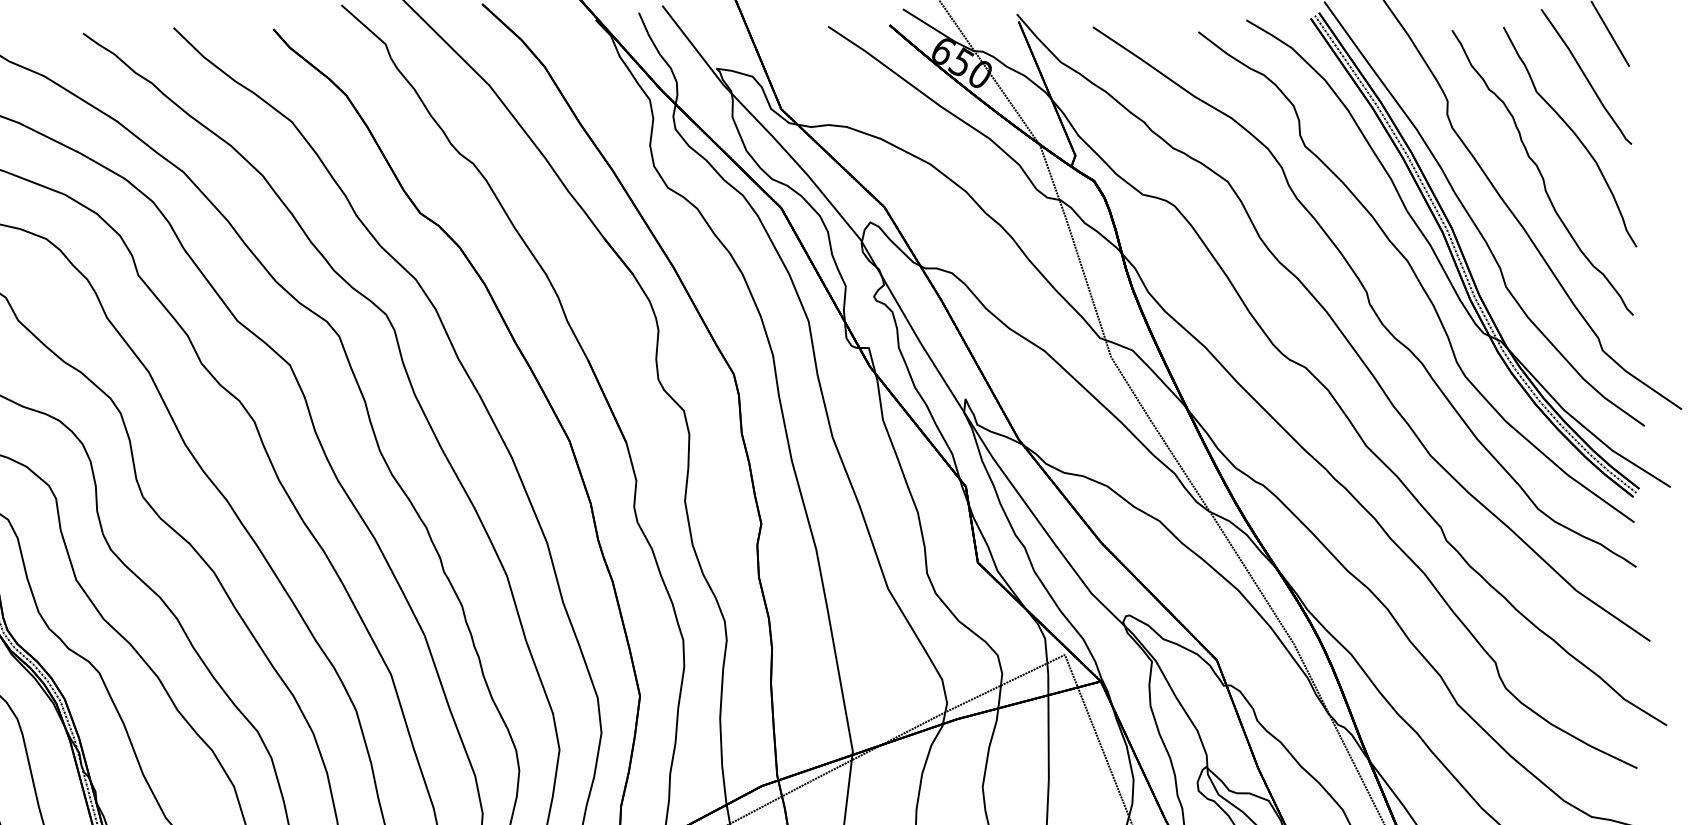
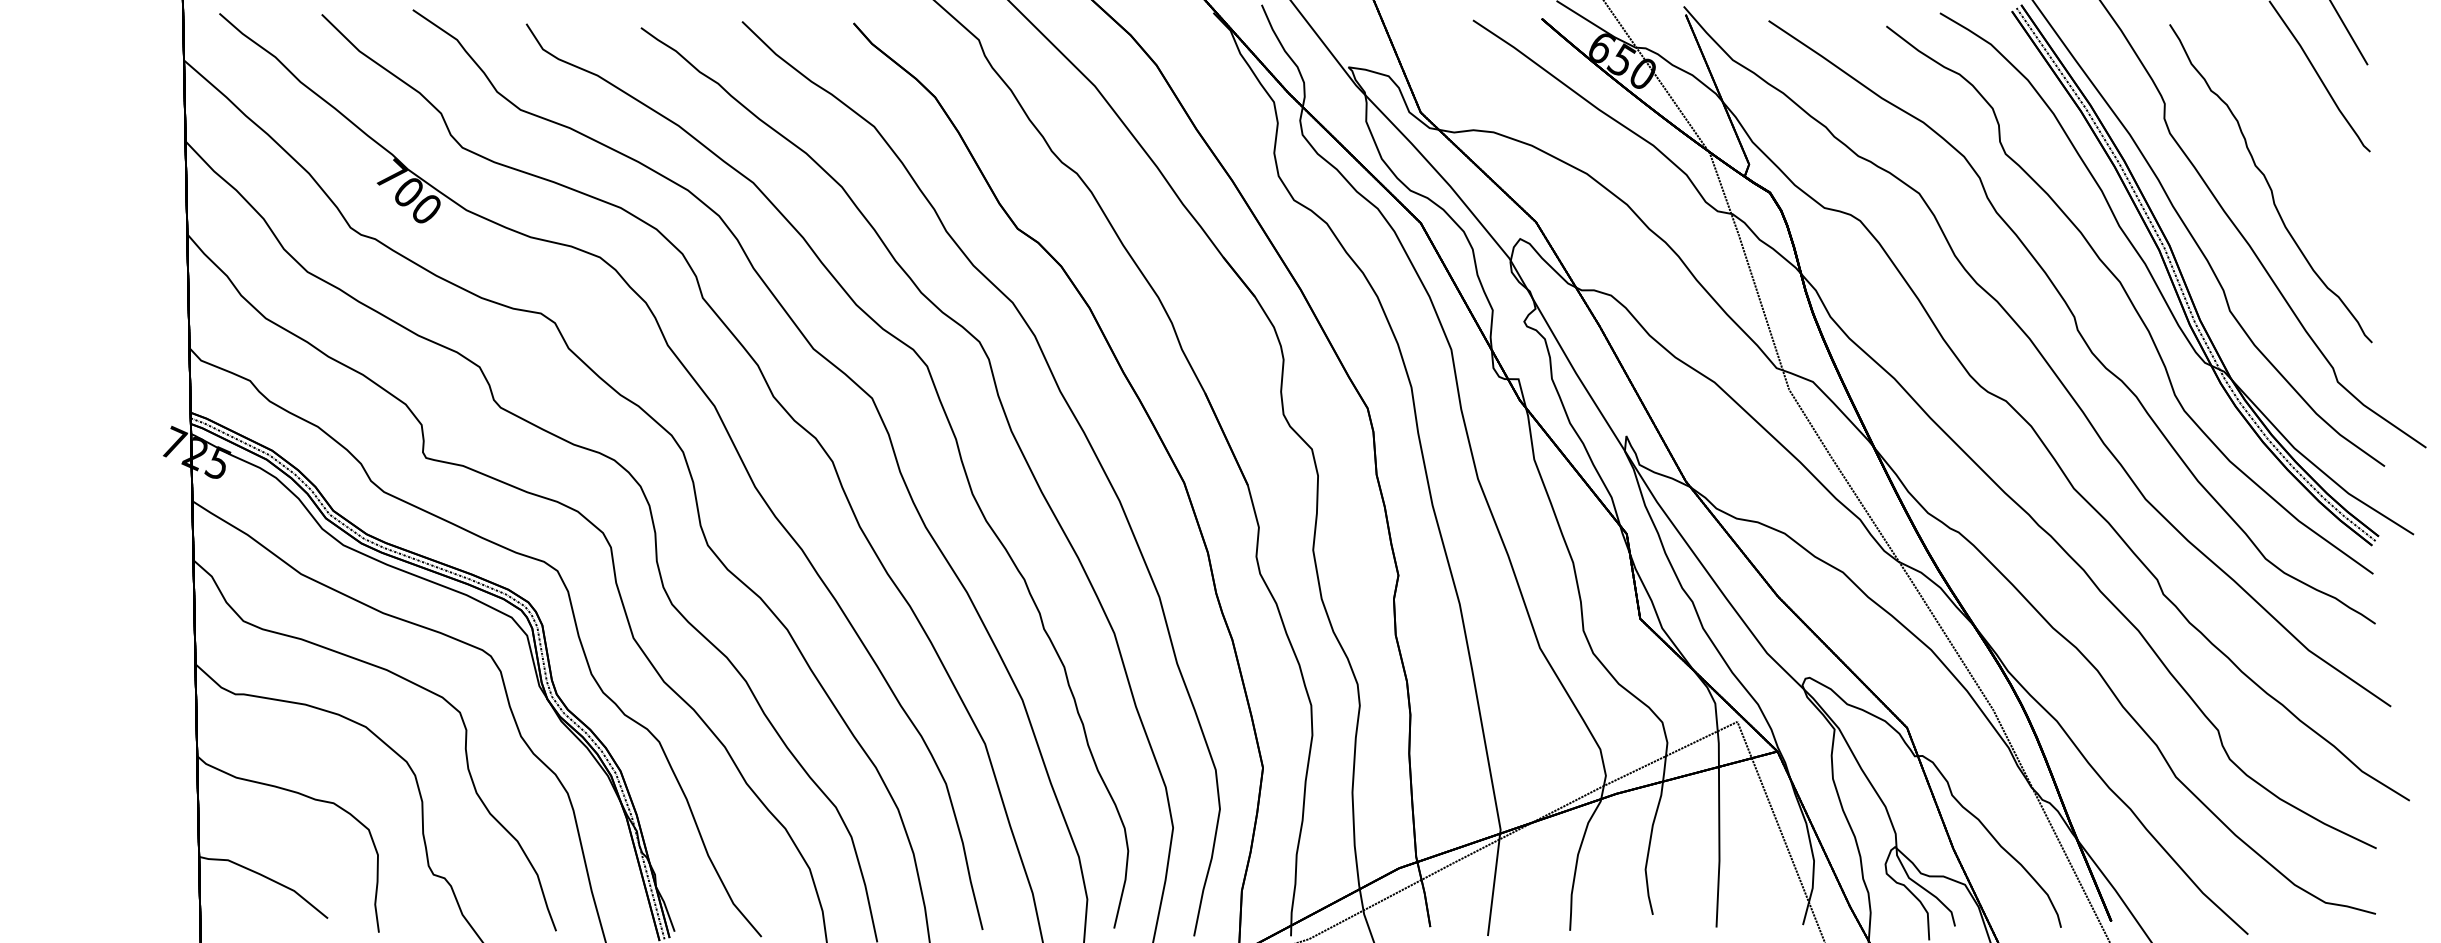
curve: (1574, 135) -> (2306, 141), removed

